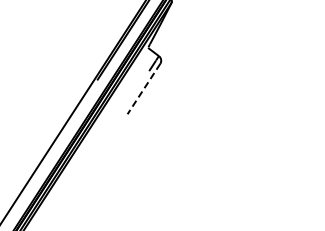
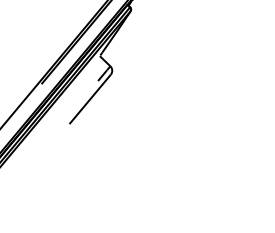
line: (143, 89) -> (89, 99), dashed -> solid

